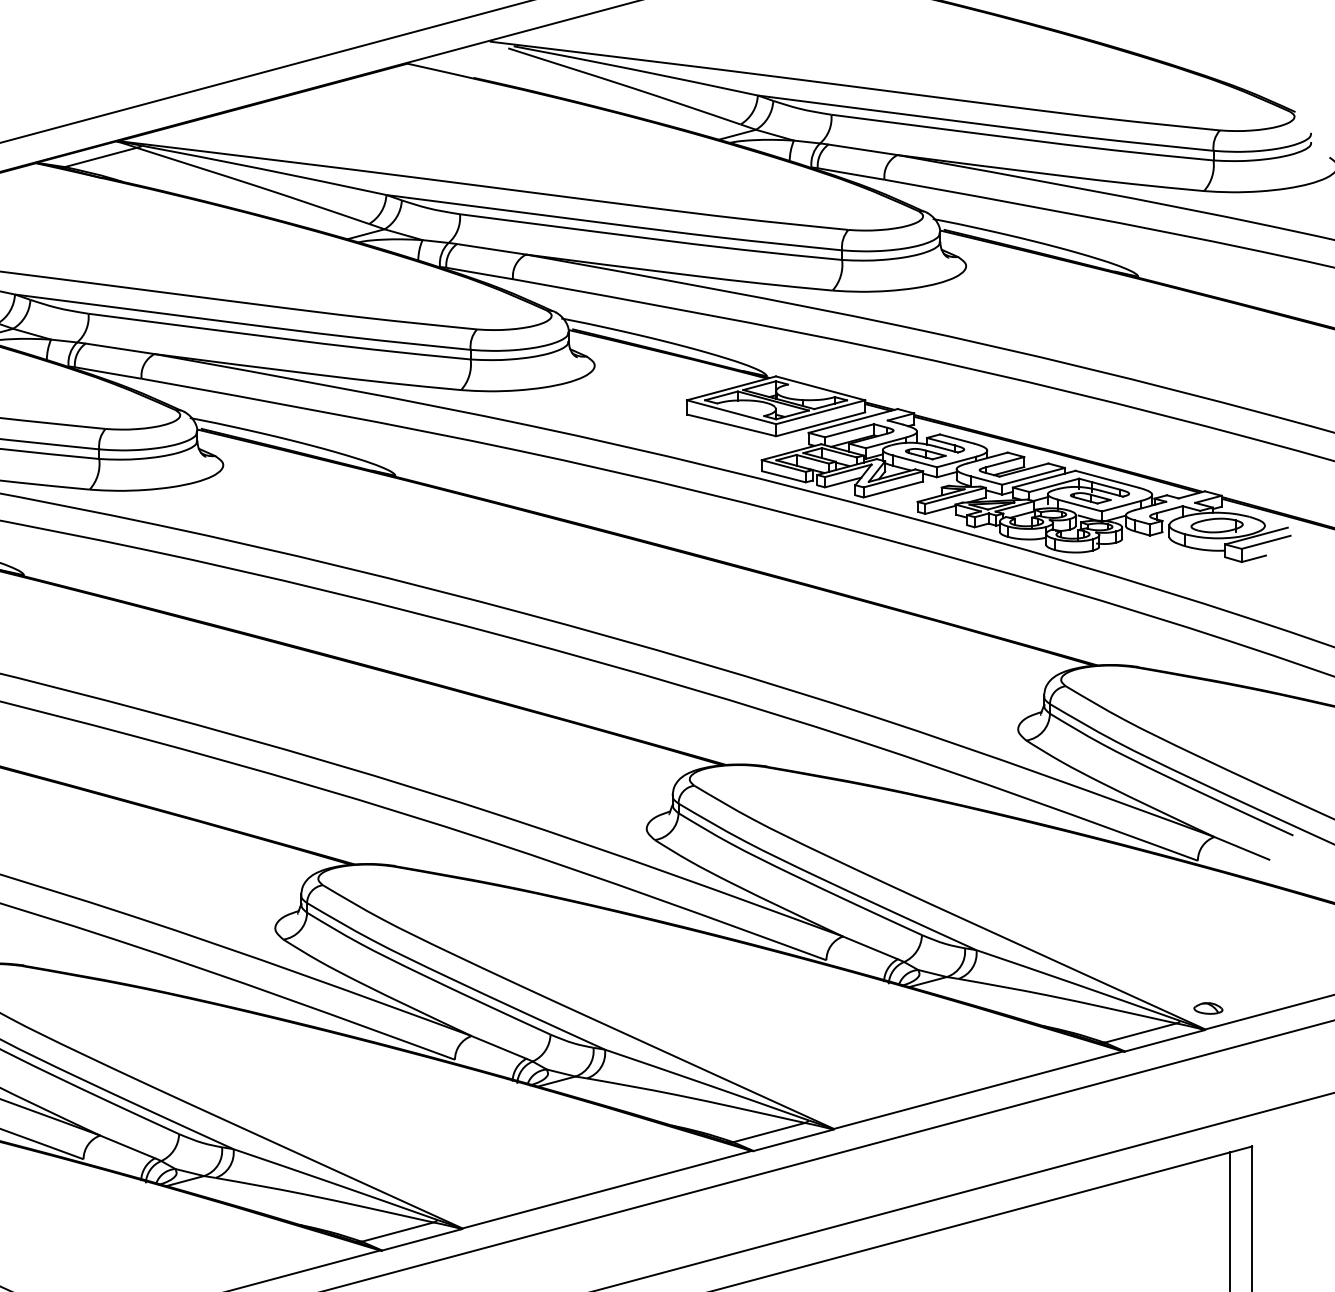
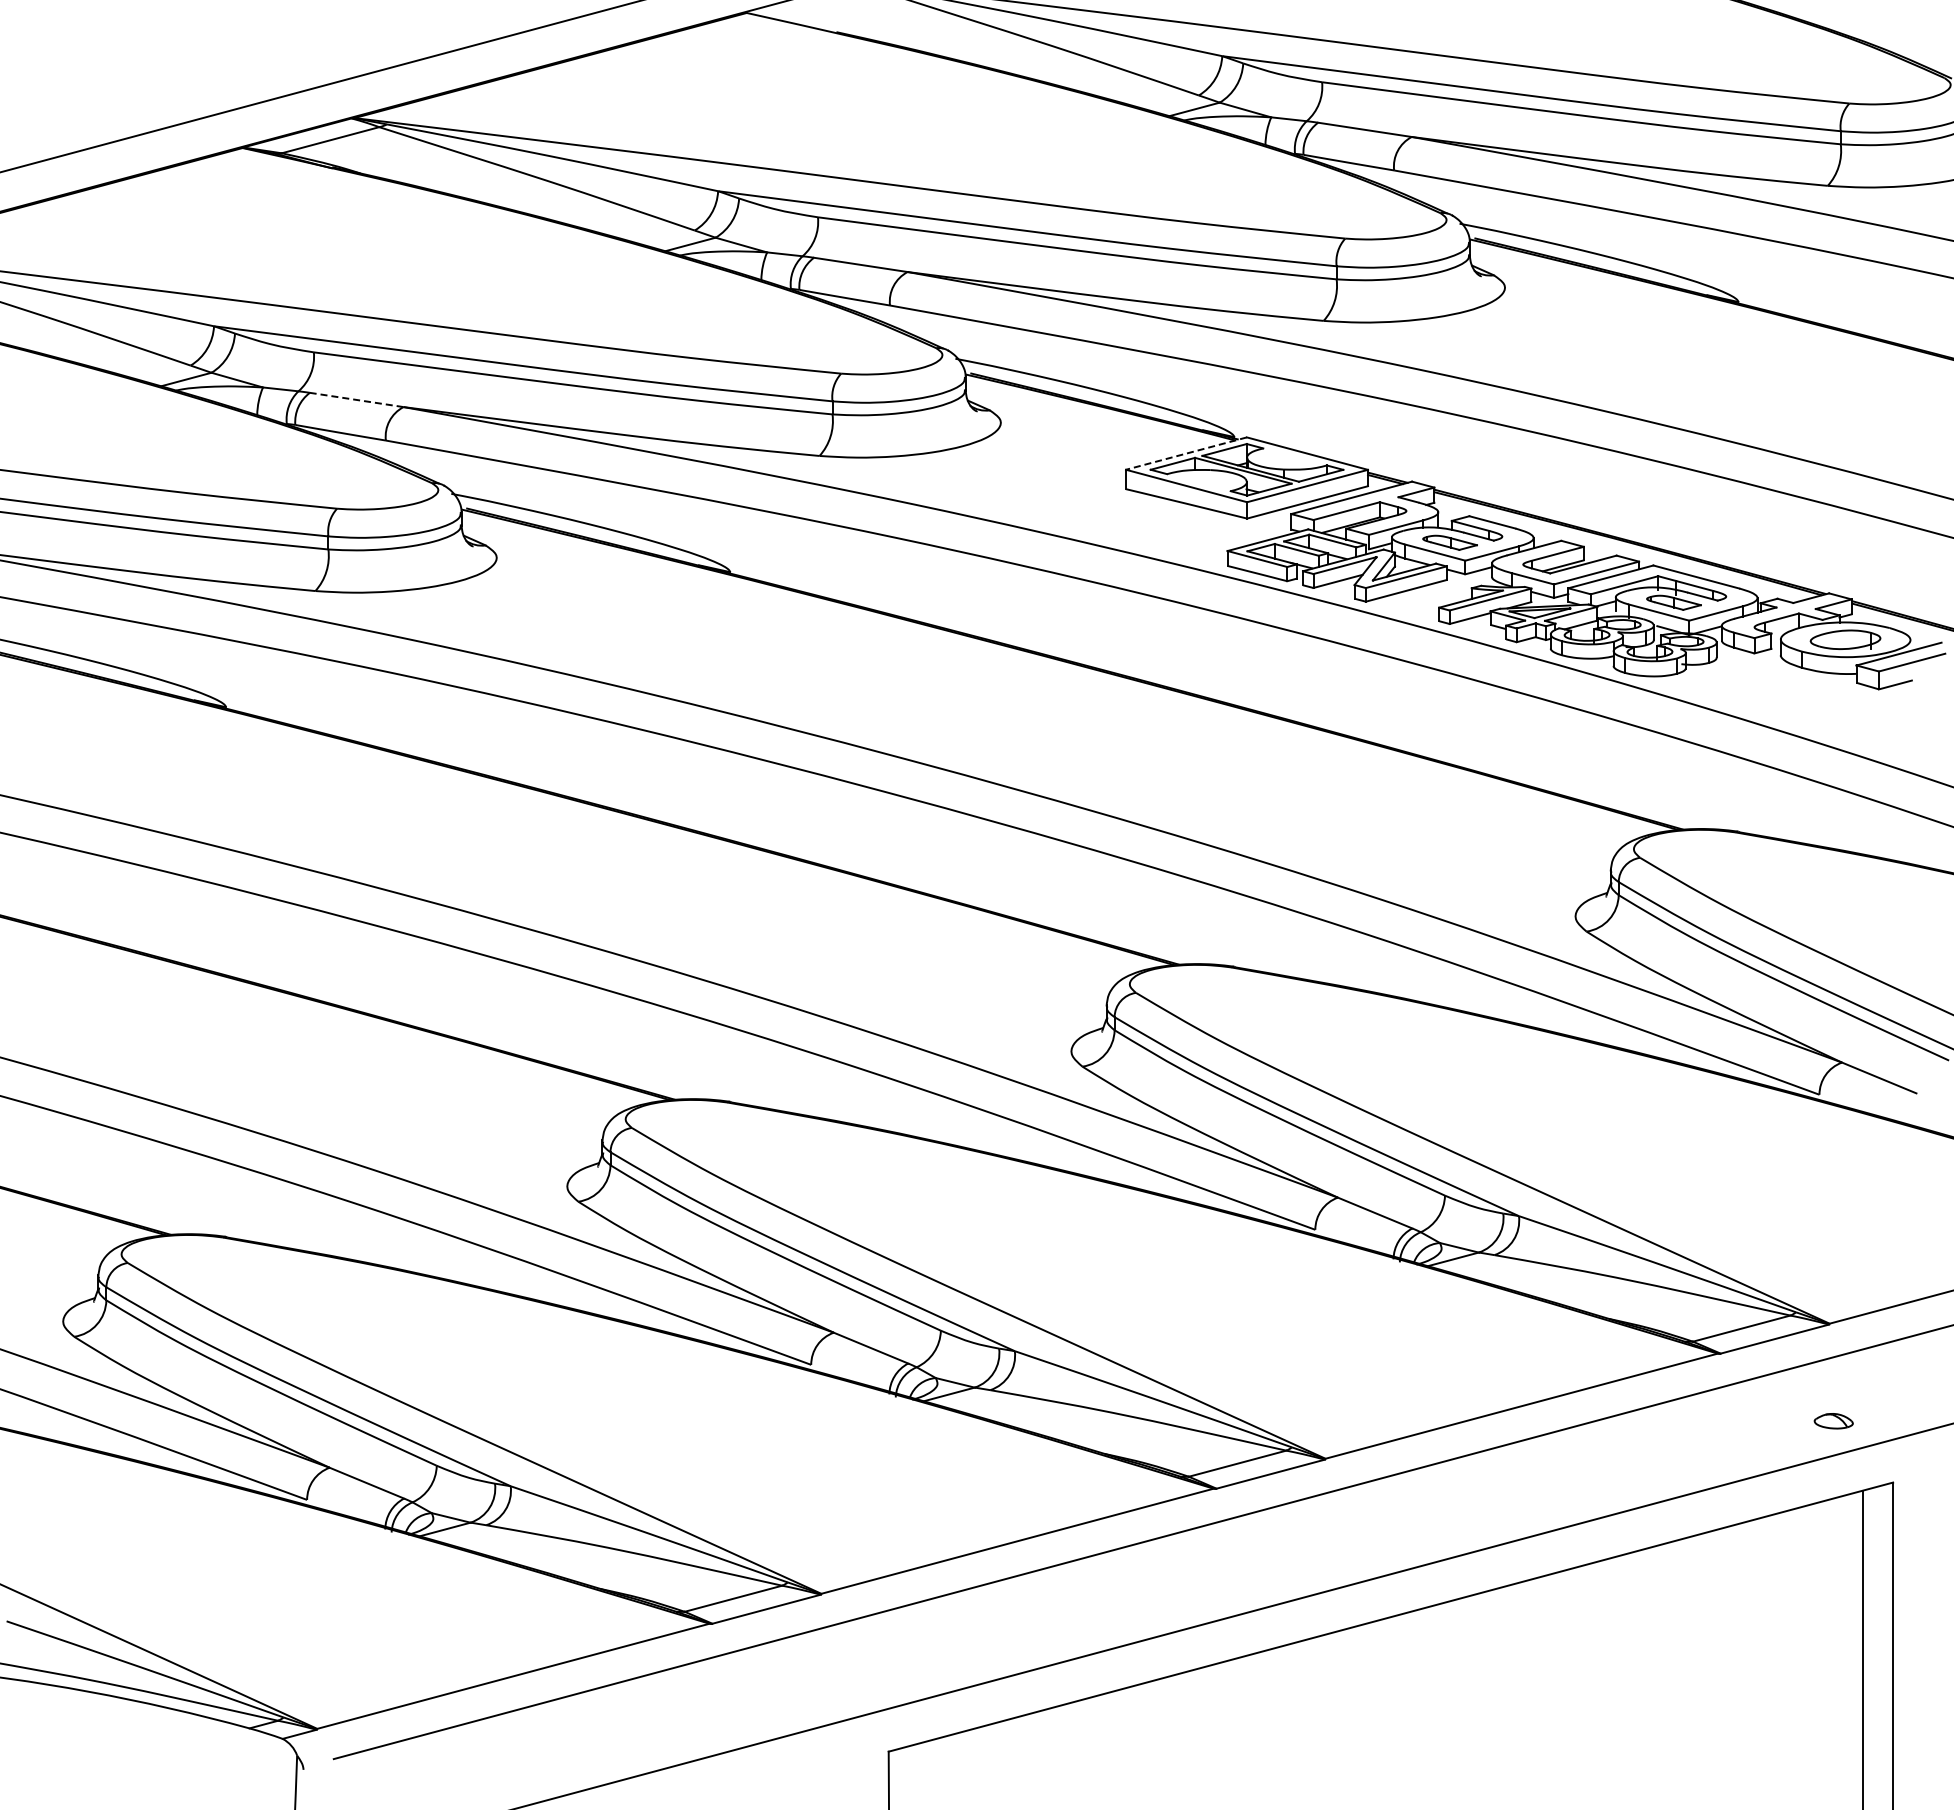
line: (119, 348) -> (356, 399), solid -> dashed
line: (731, 388) -> (1186, 453), solid -> dashed
part: (1208, 1008) -> (1833, 1421), moved

